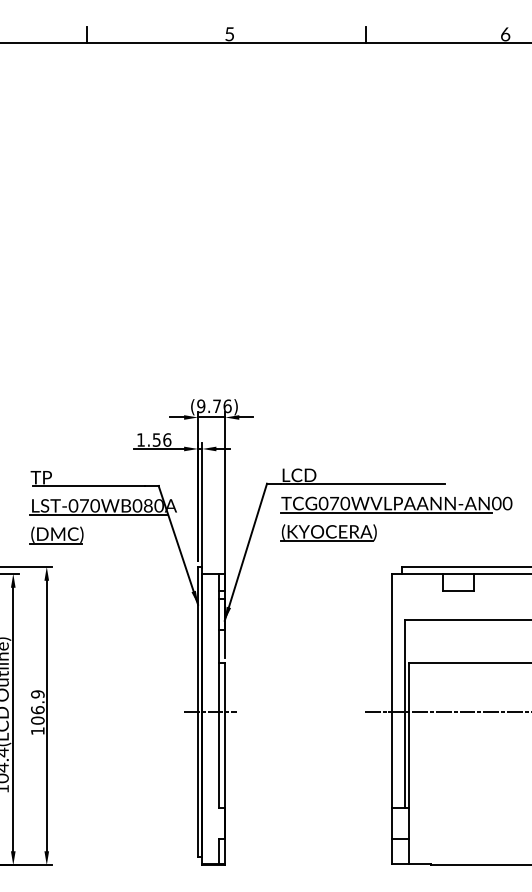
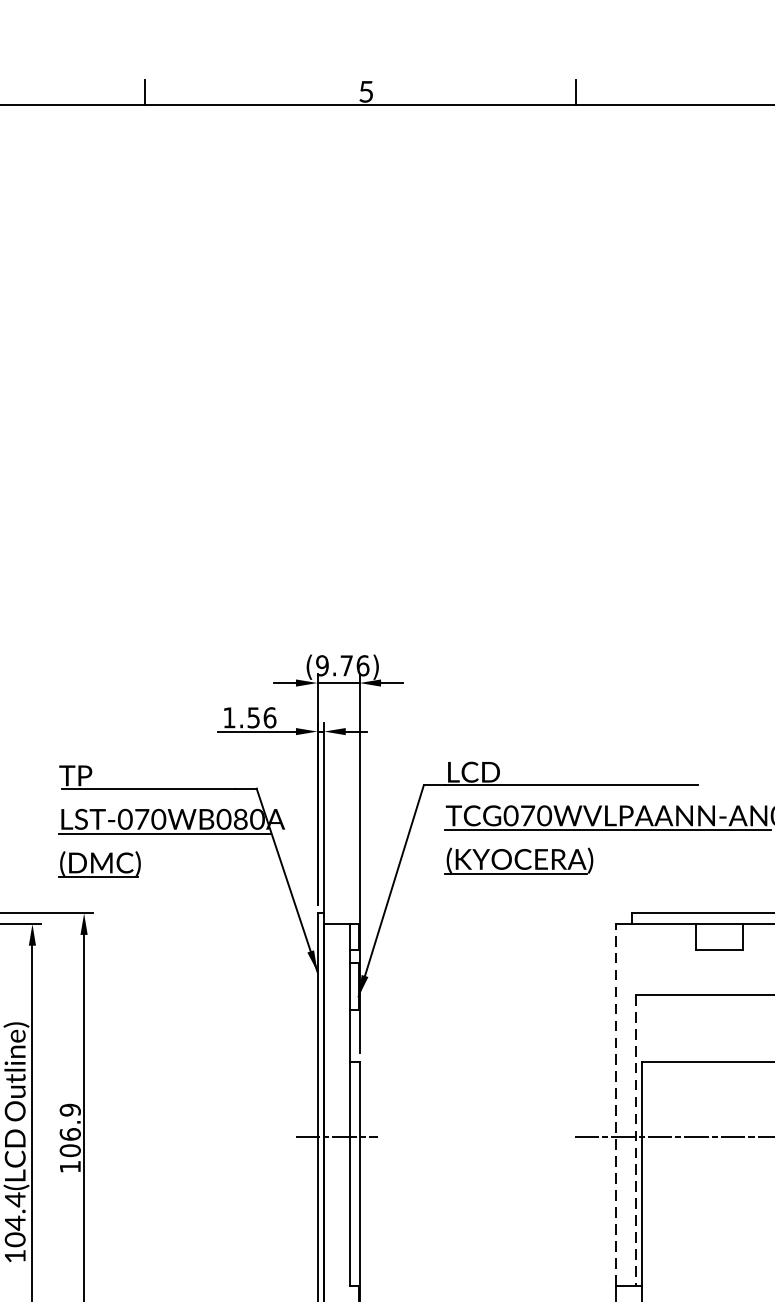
line: (391, 690) -> (615, 1104), solid -> dashed
line: (404, 714) -> (635, 1141), solid -> dashed

